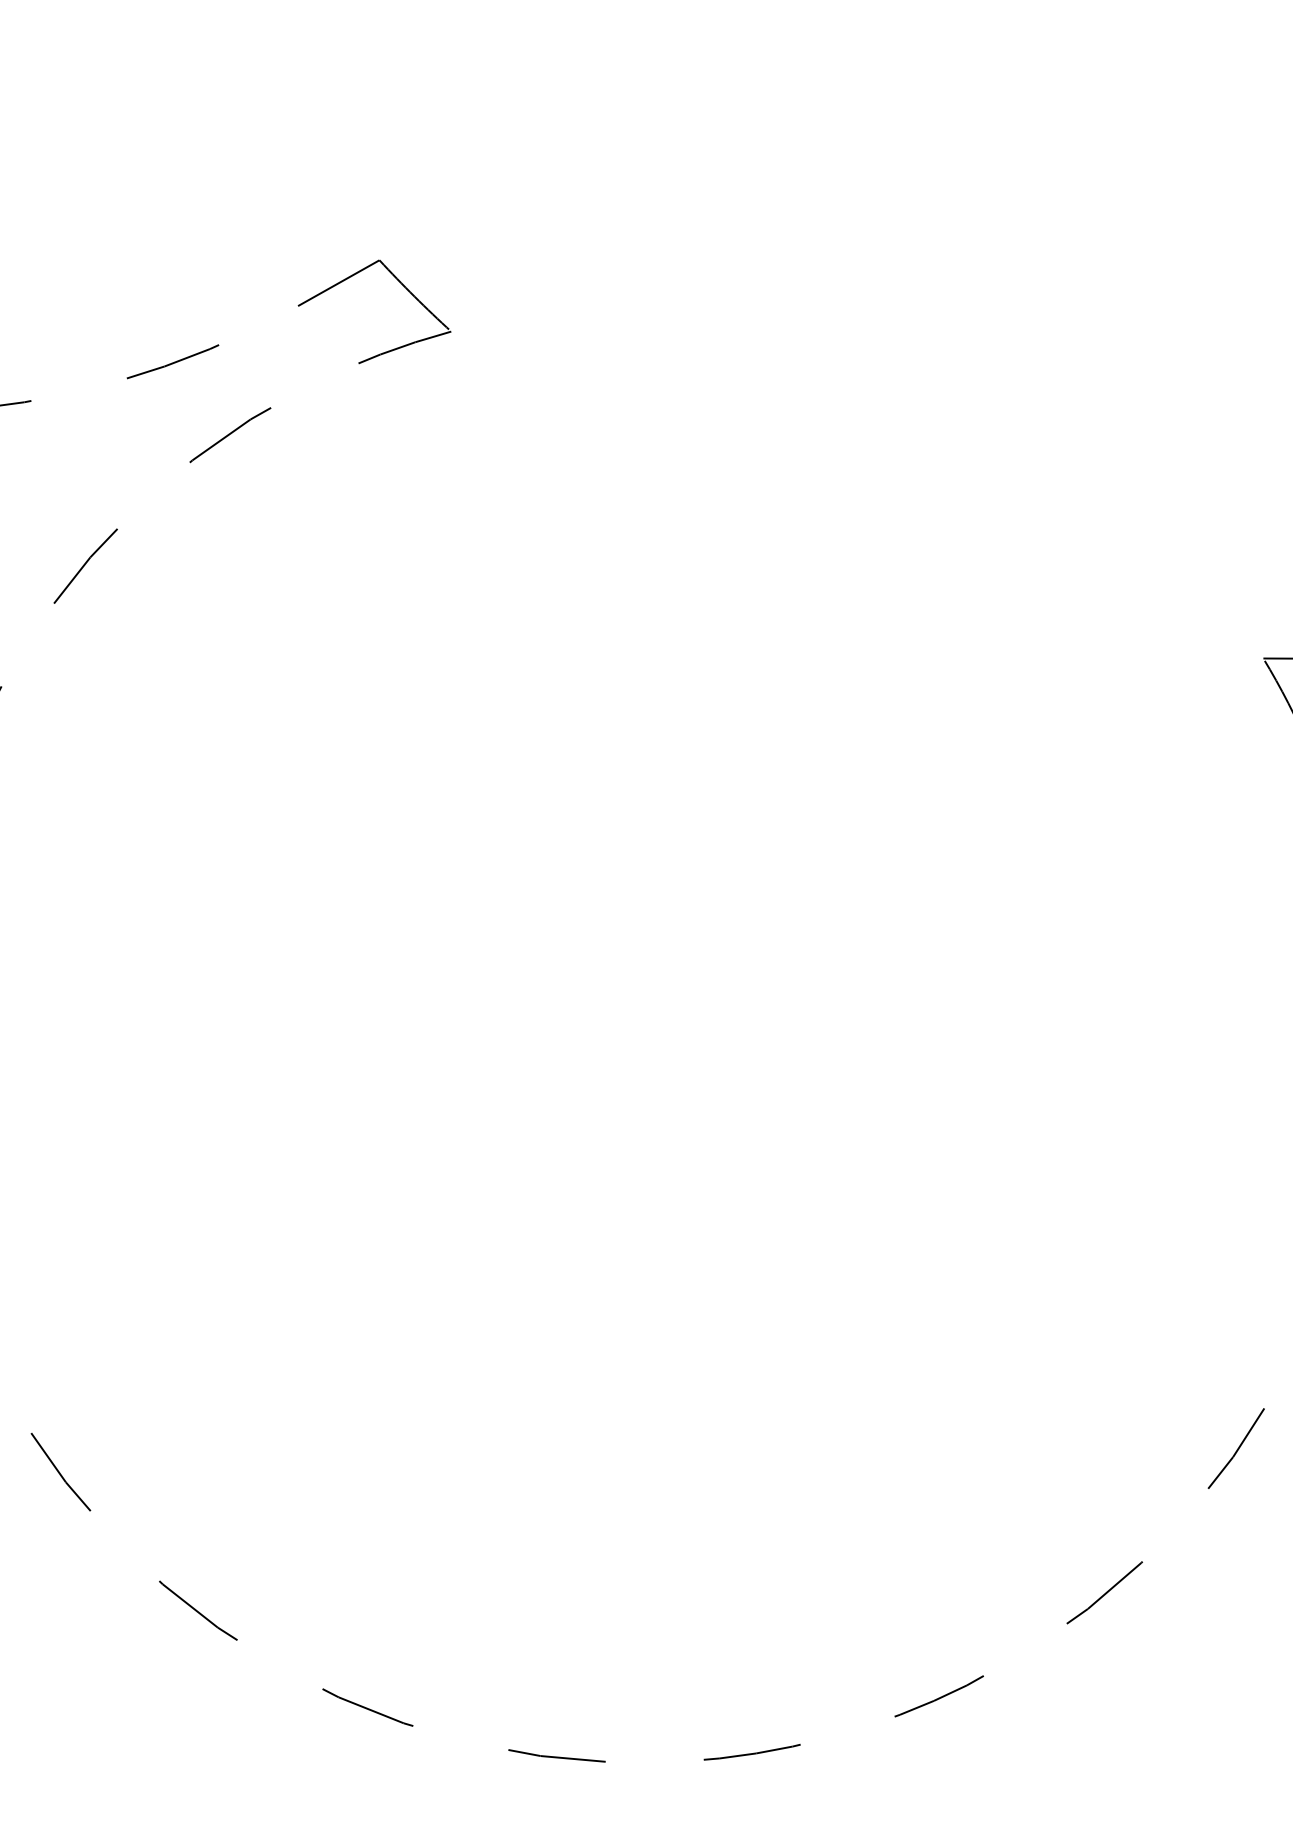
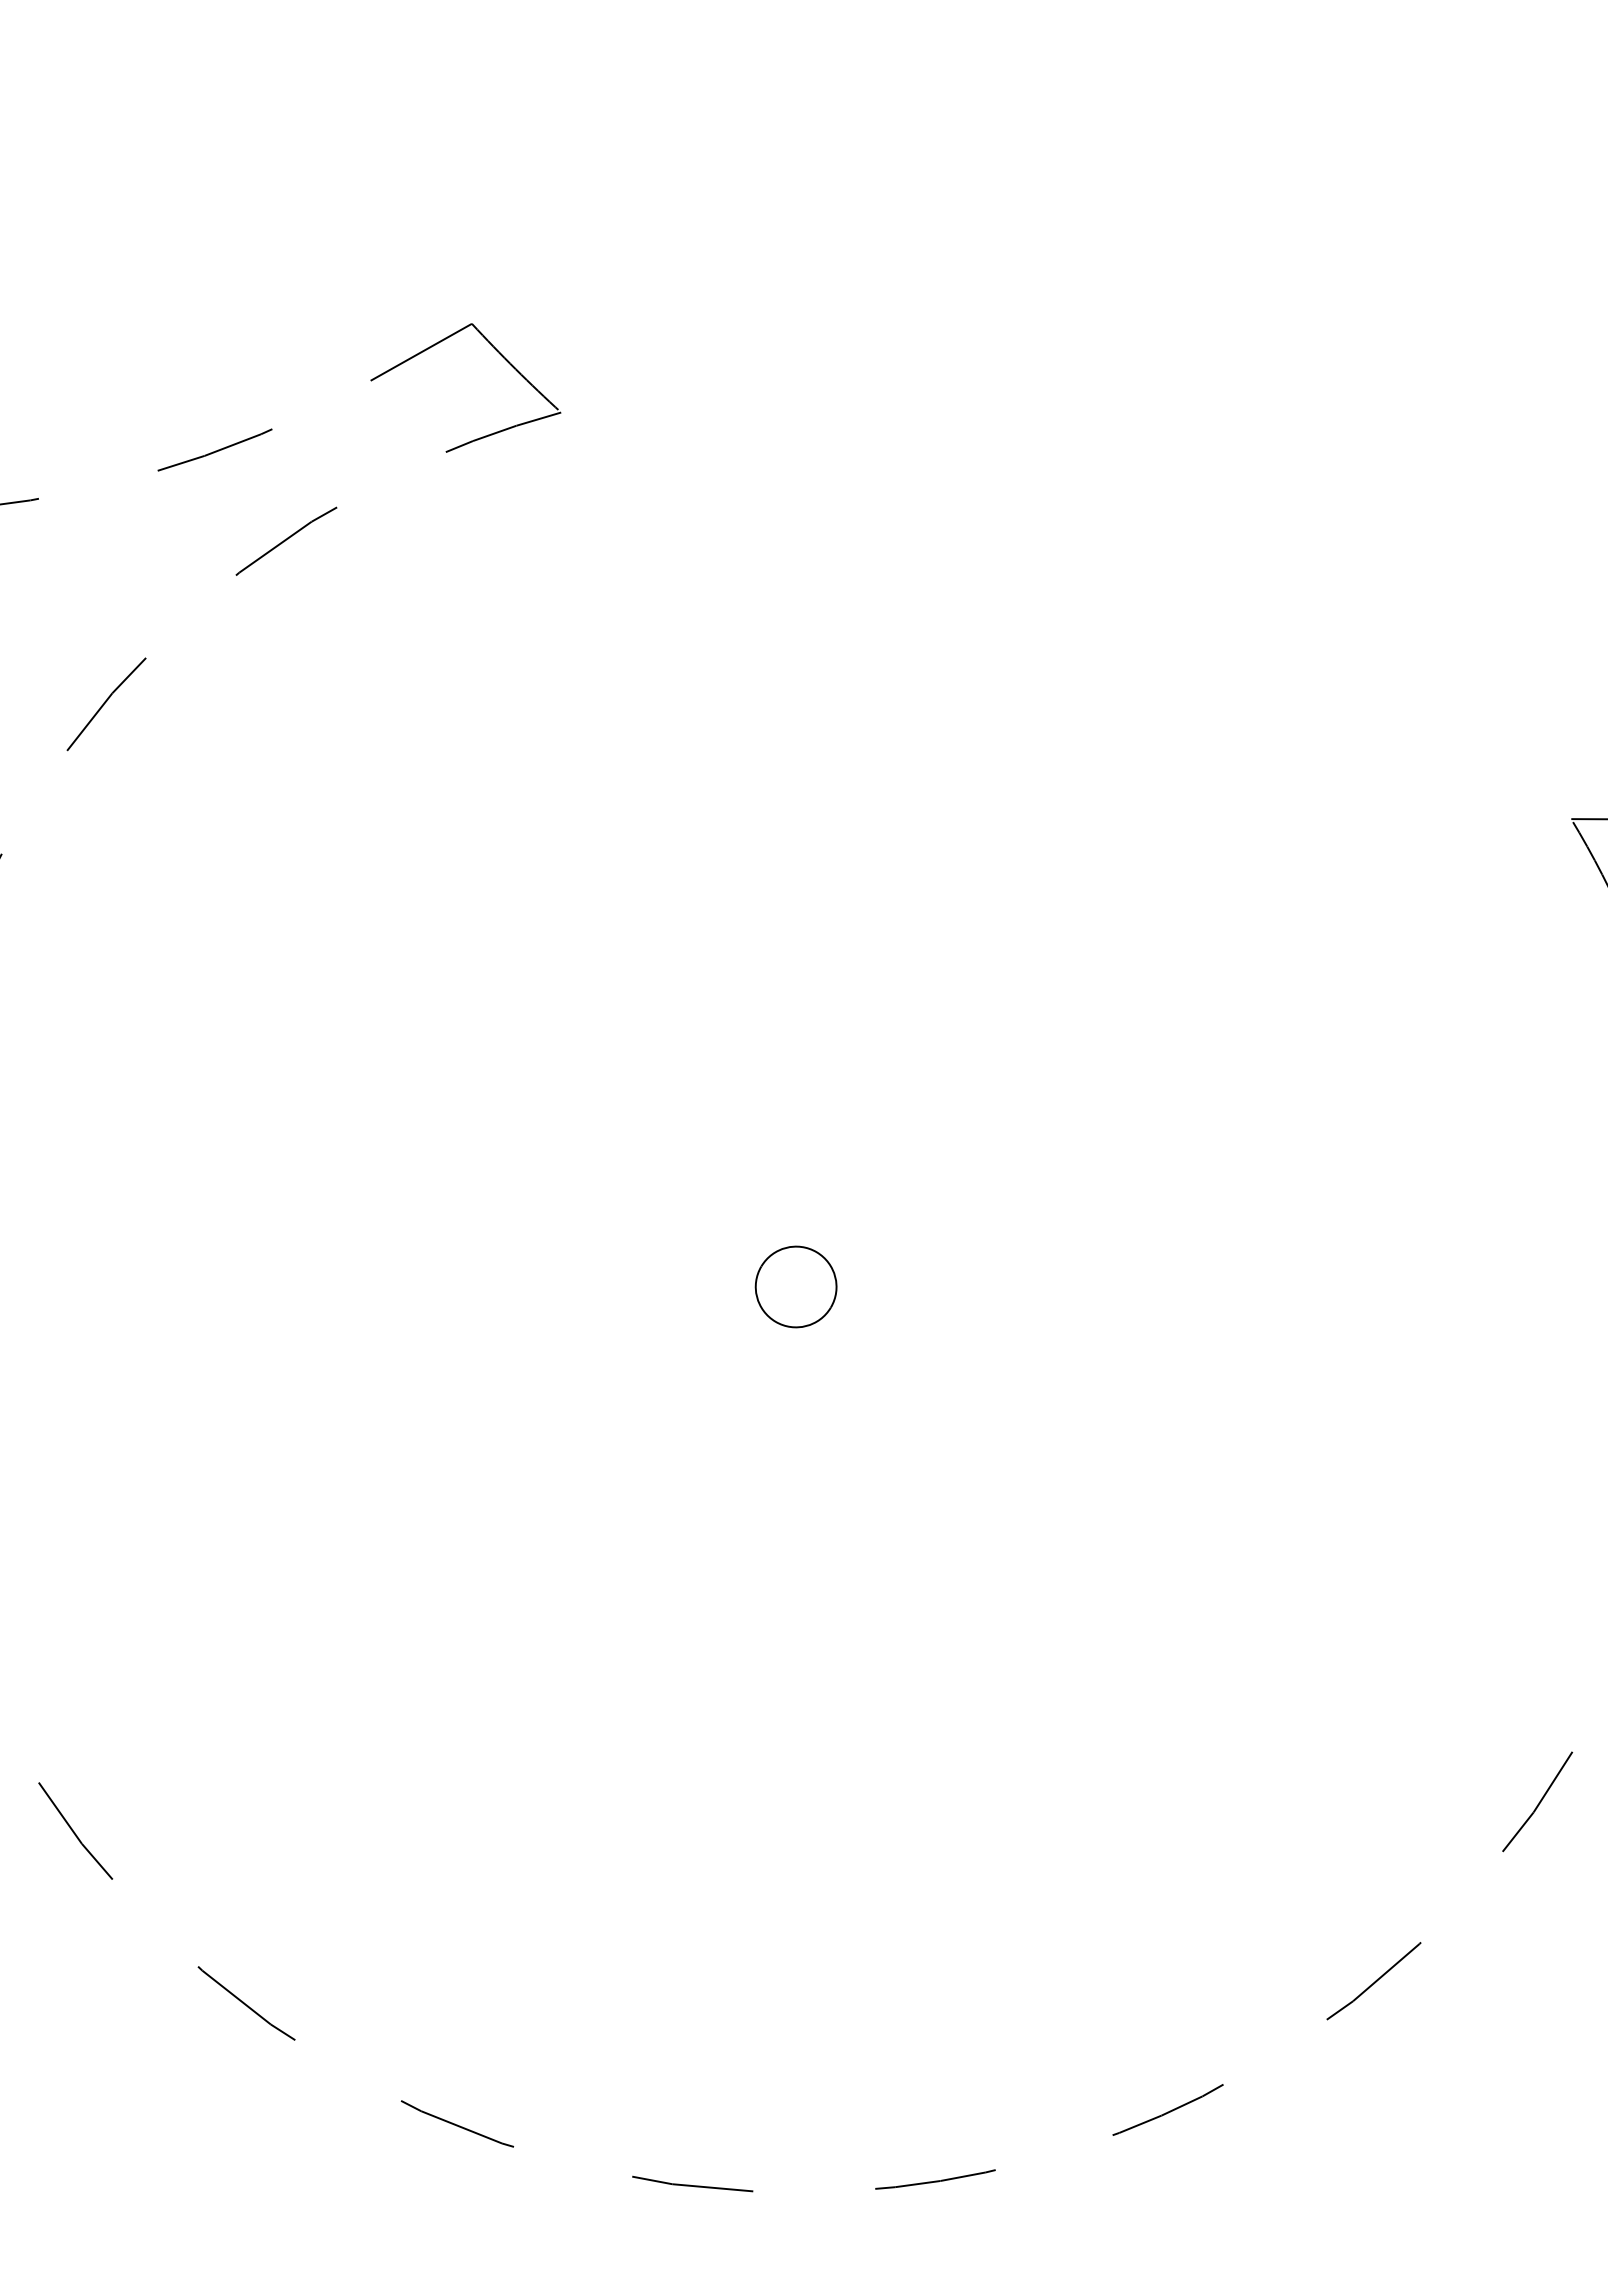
part: (639, 1034) -> (795, 1286), added

